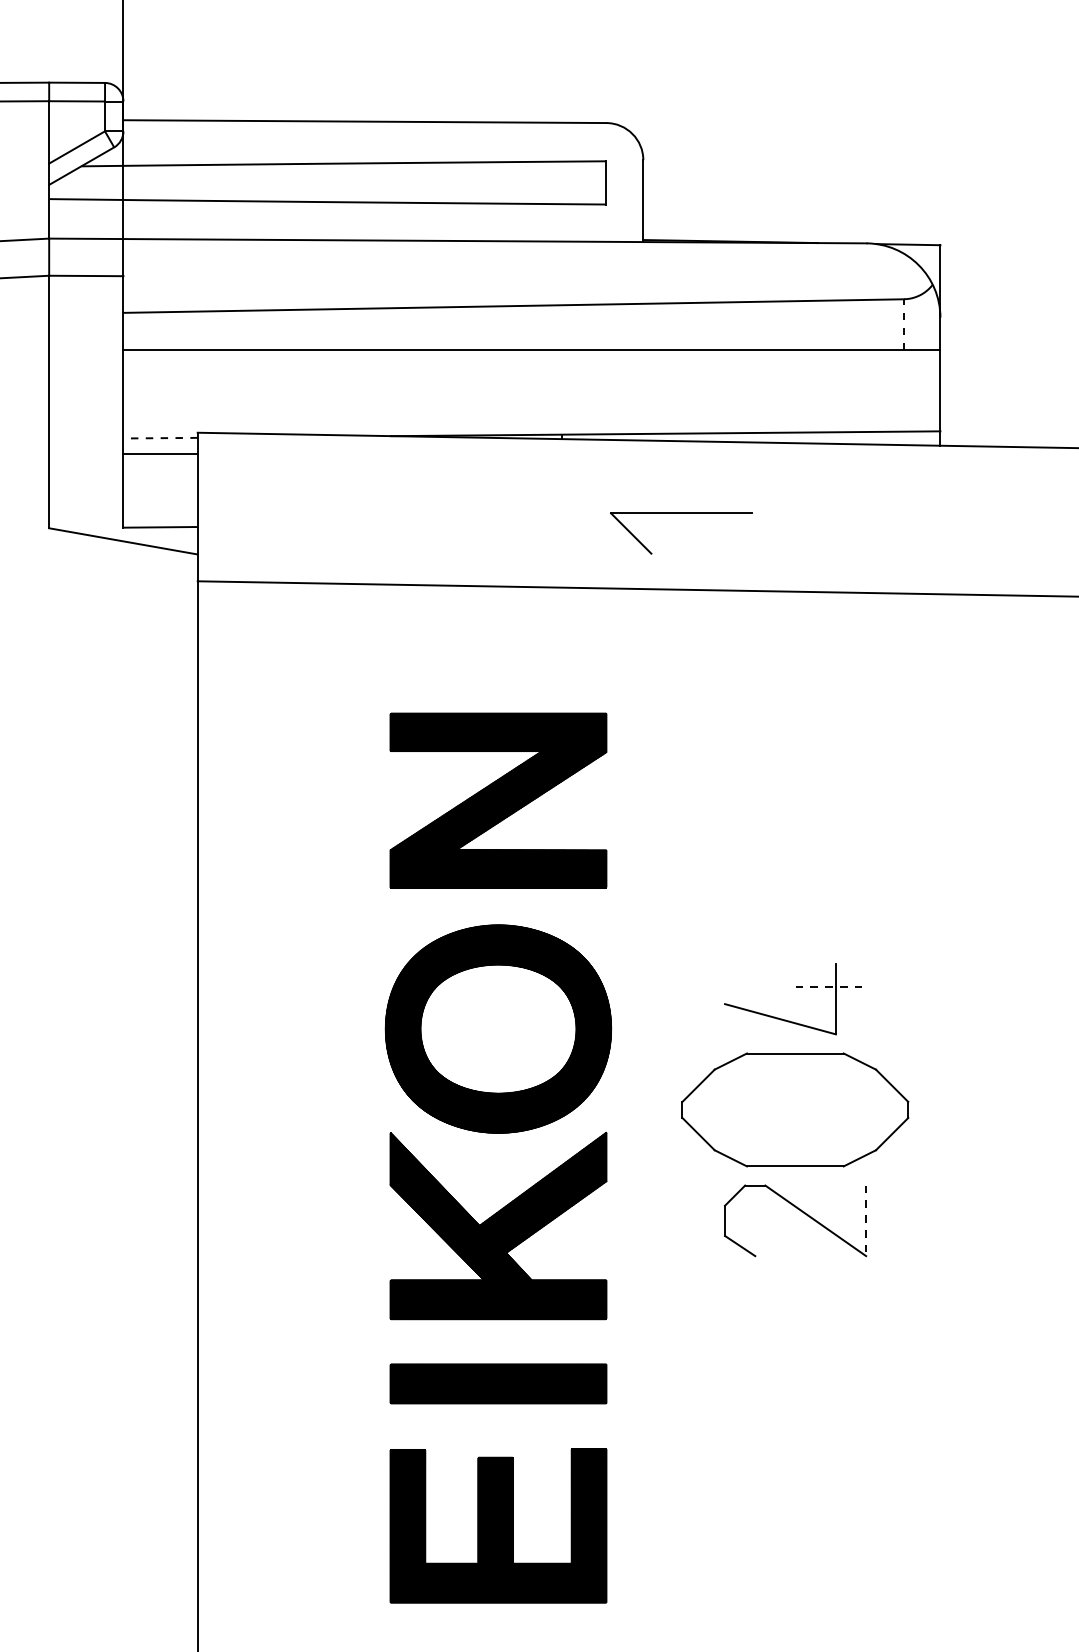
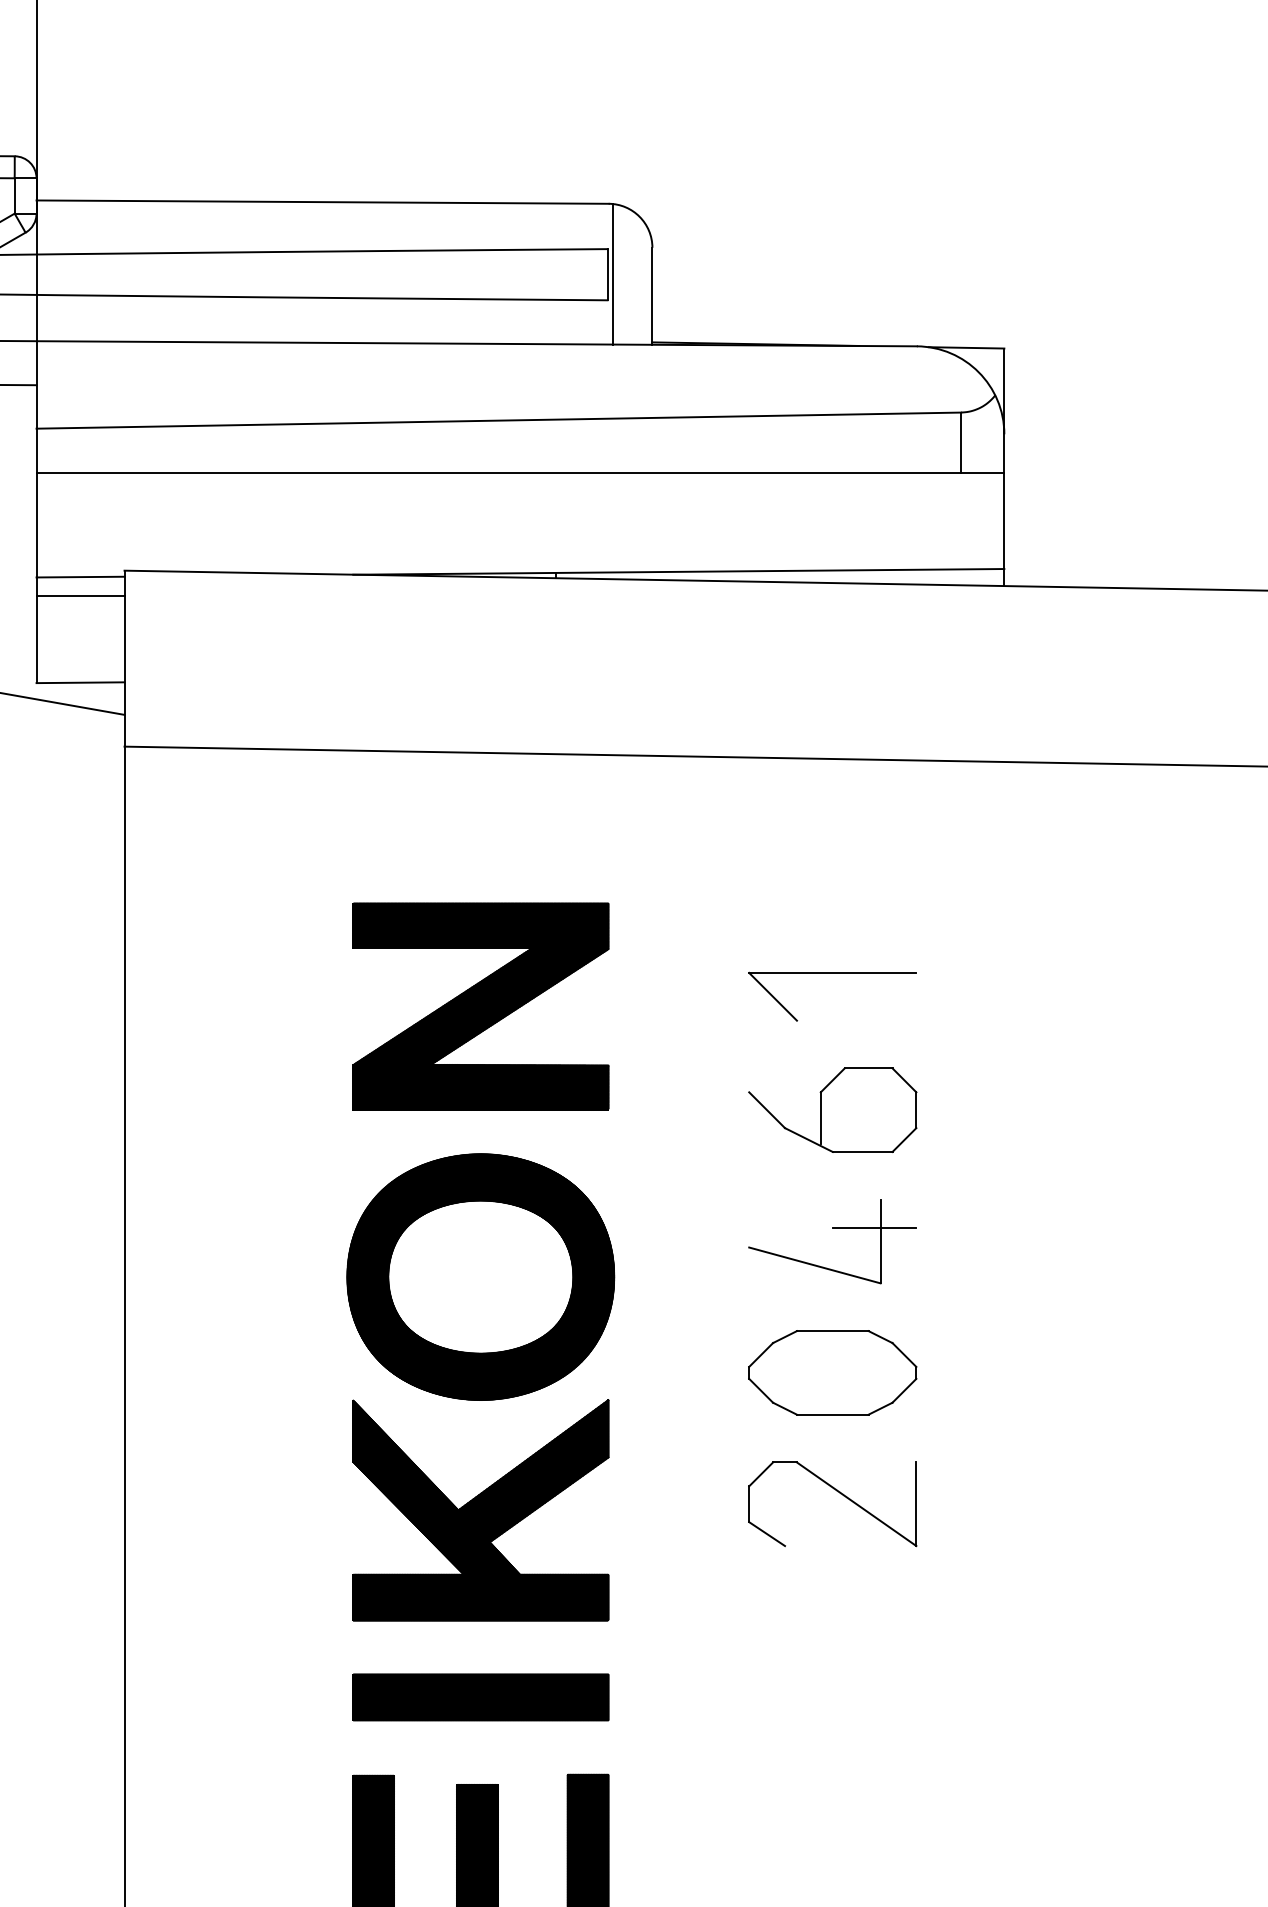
line: (609, 182) -> (612, 274), added
line: (903, 324) -> (960, 442), dashed -> solid
line: (160, 438) -> (80, 577), dashed -> solid
part: (681, 513) -> (832, 973), moved
part: (795, 887) -> (832, 1109), added
line: (831, 987) -> (875, 1227), dashed -> solid
part: (795, 1109) -> (832, 1372), size x0.62
line: (866, 1221) -> (916, 1505), dashed -> solid

